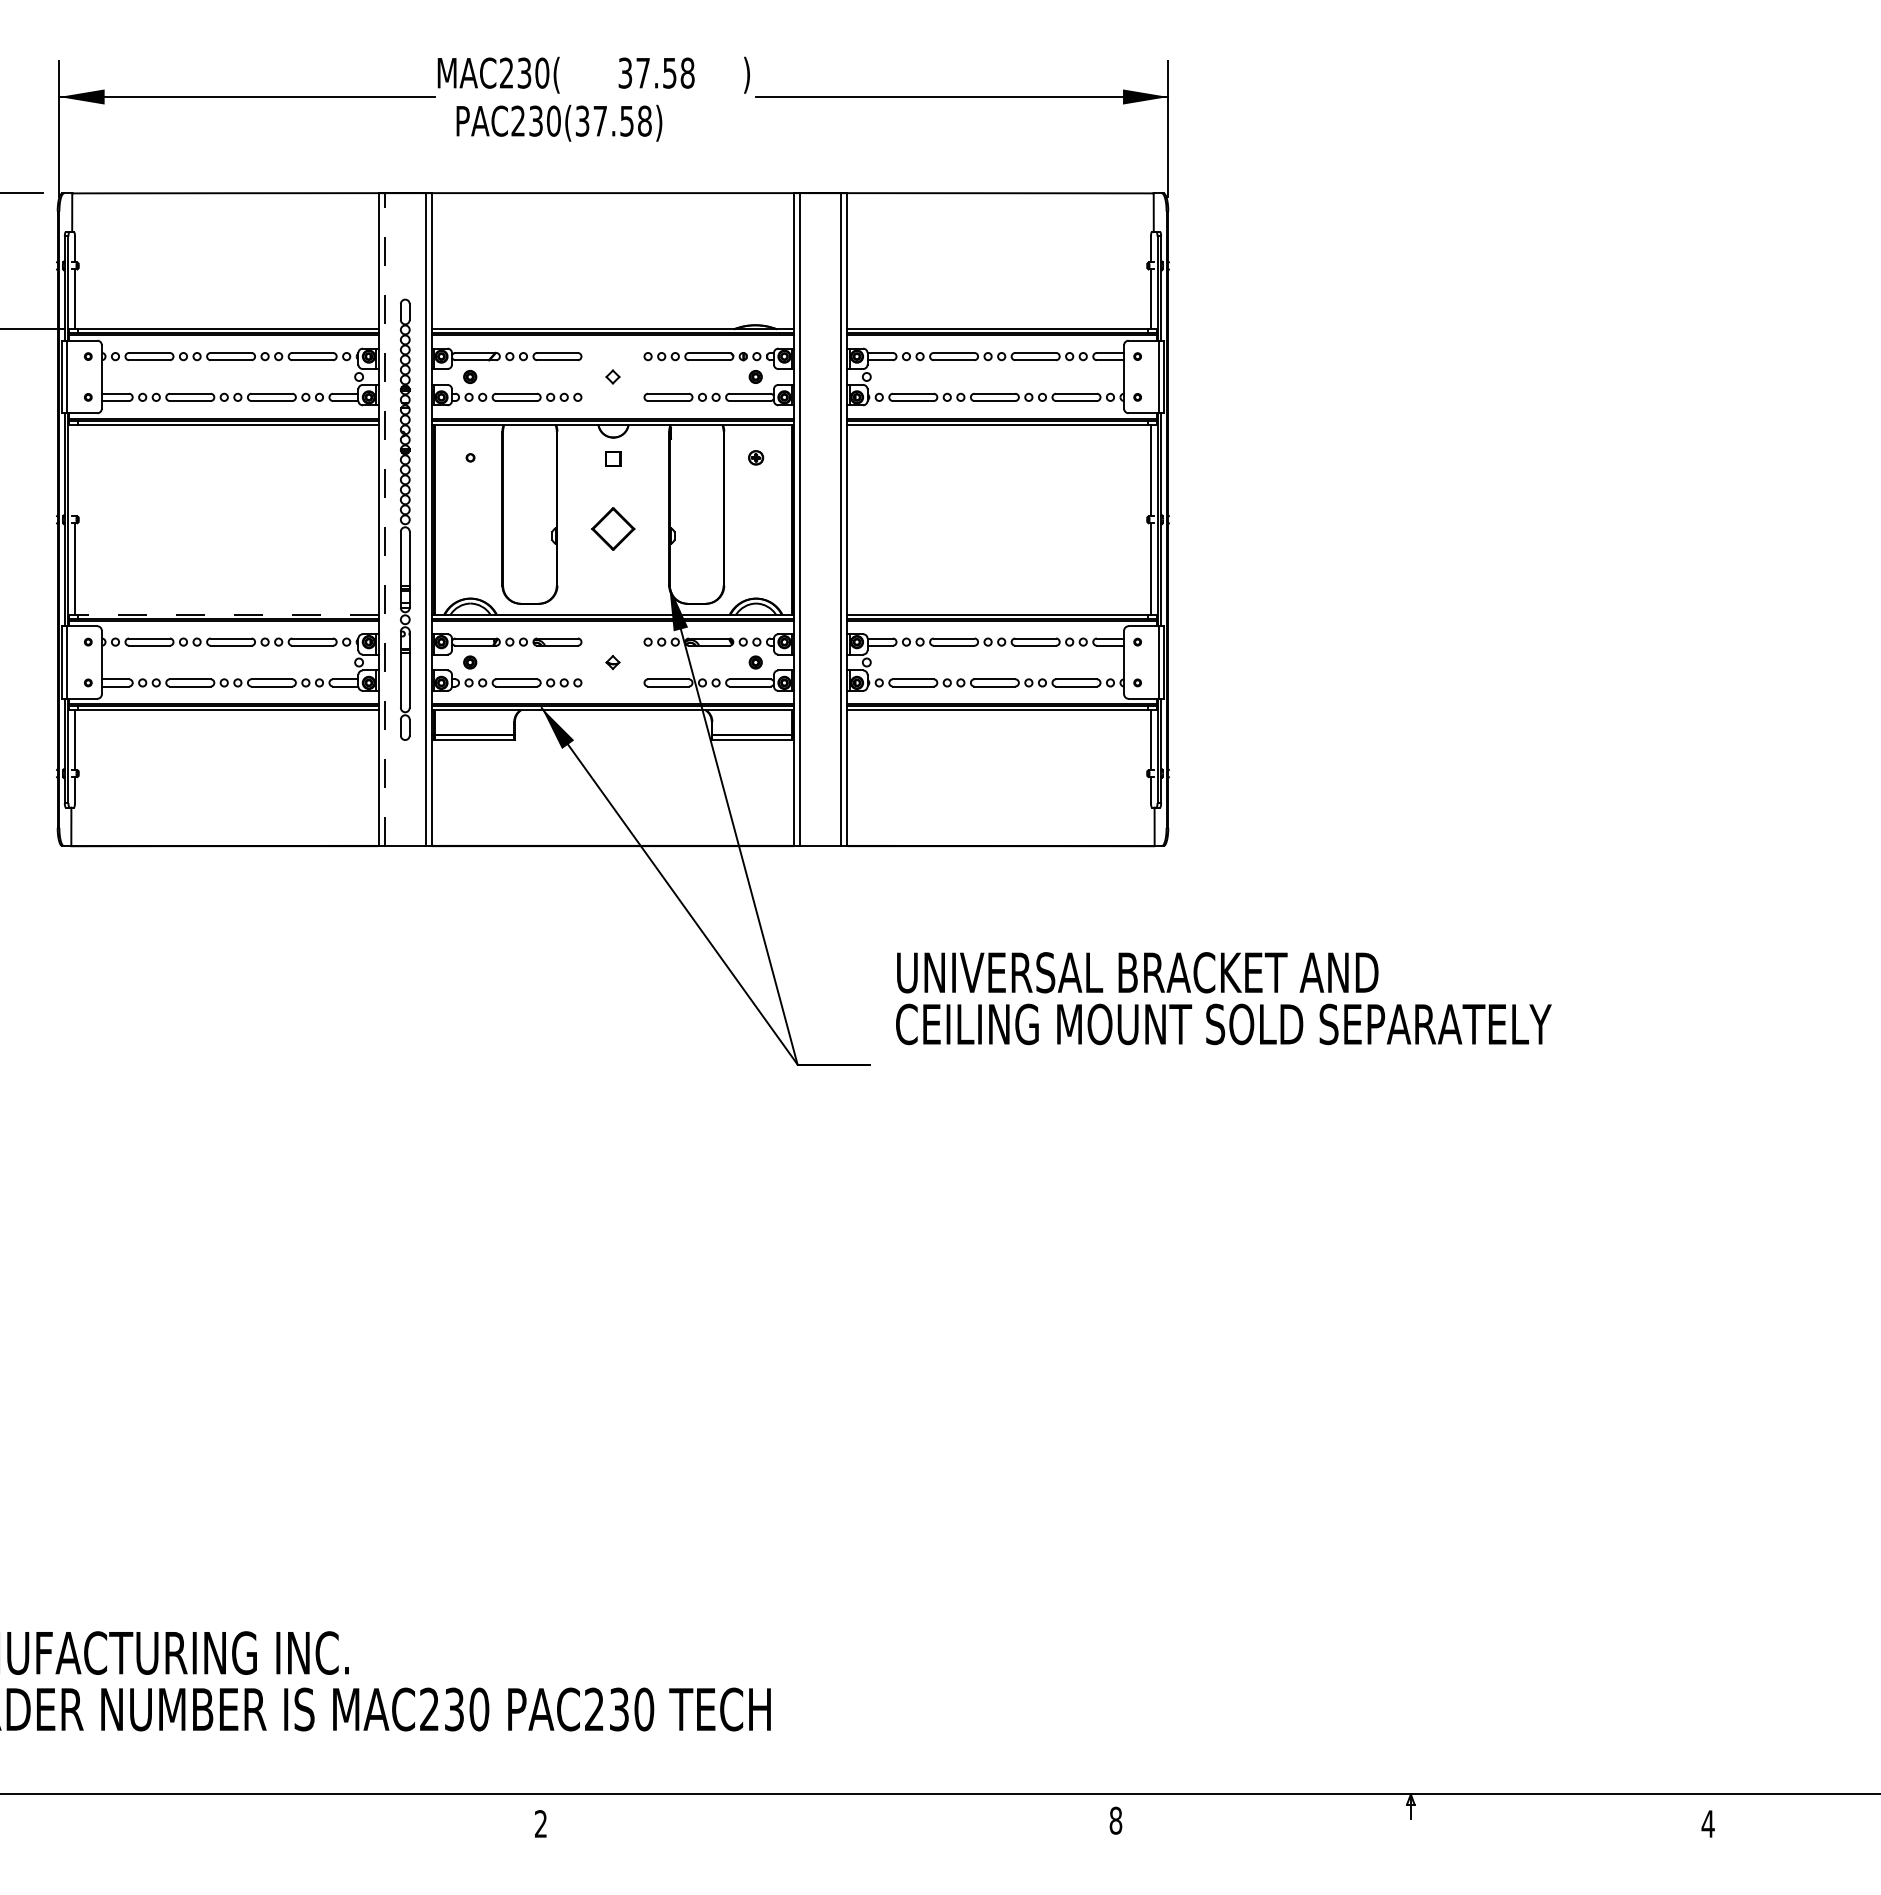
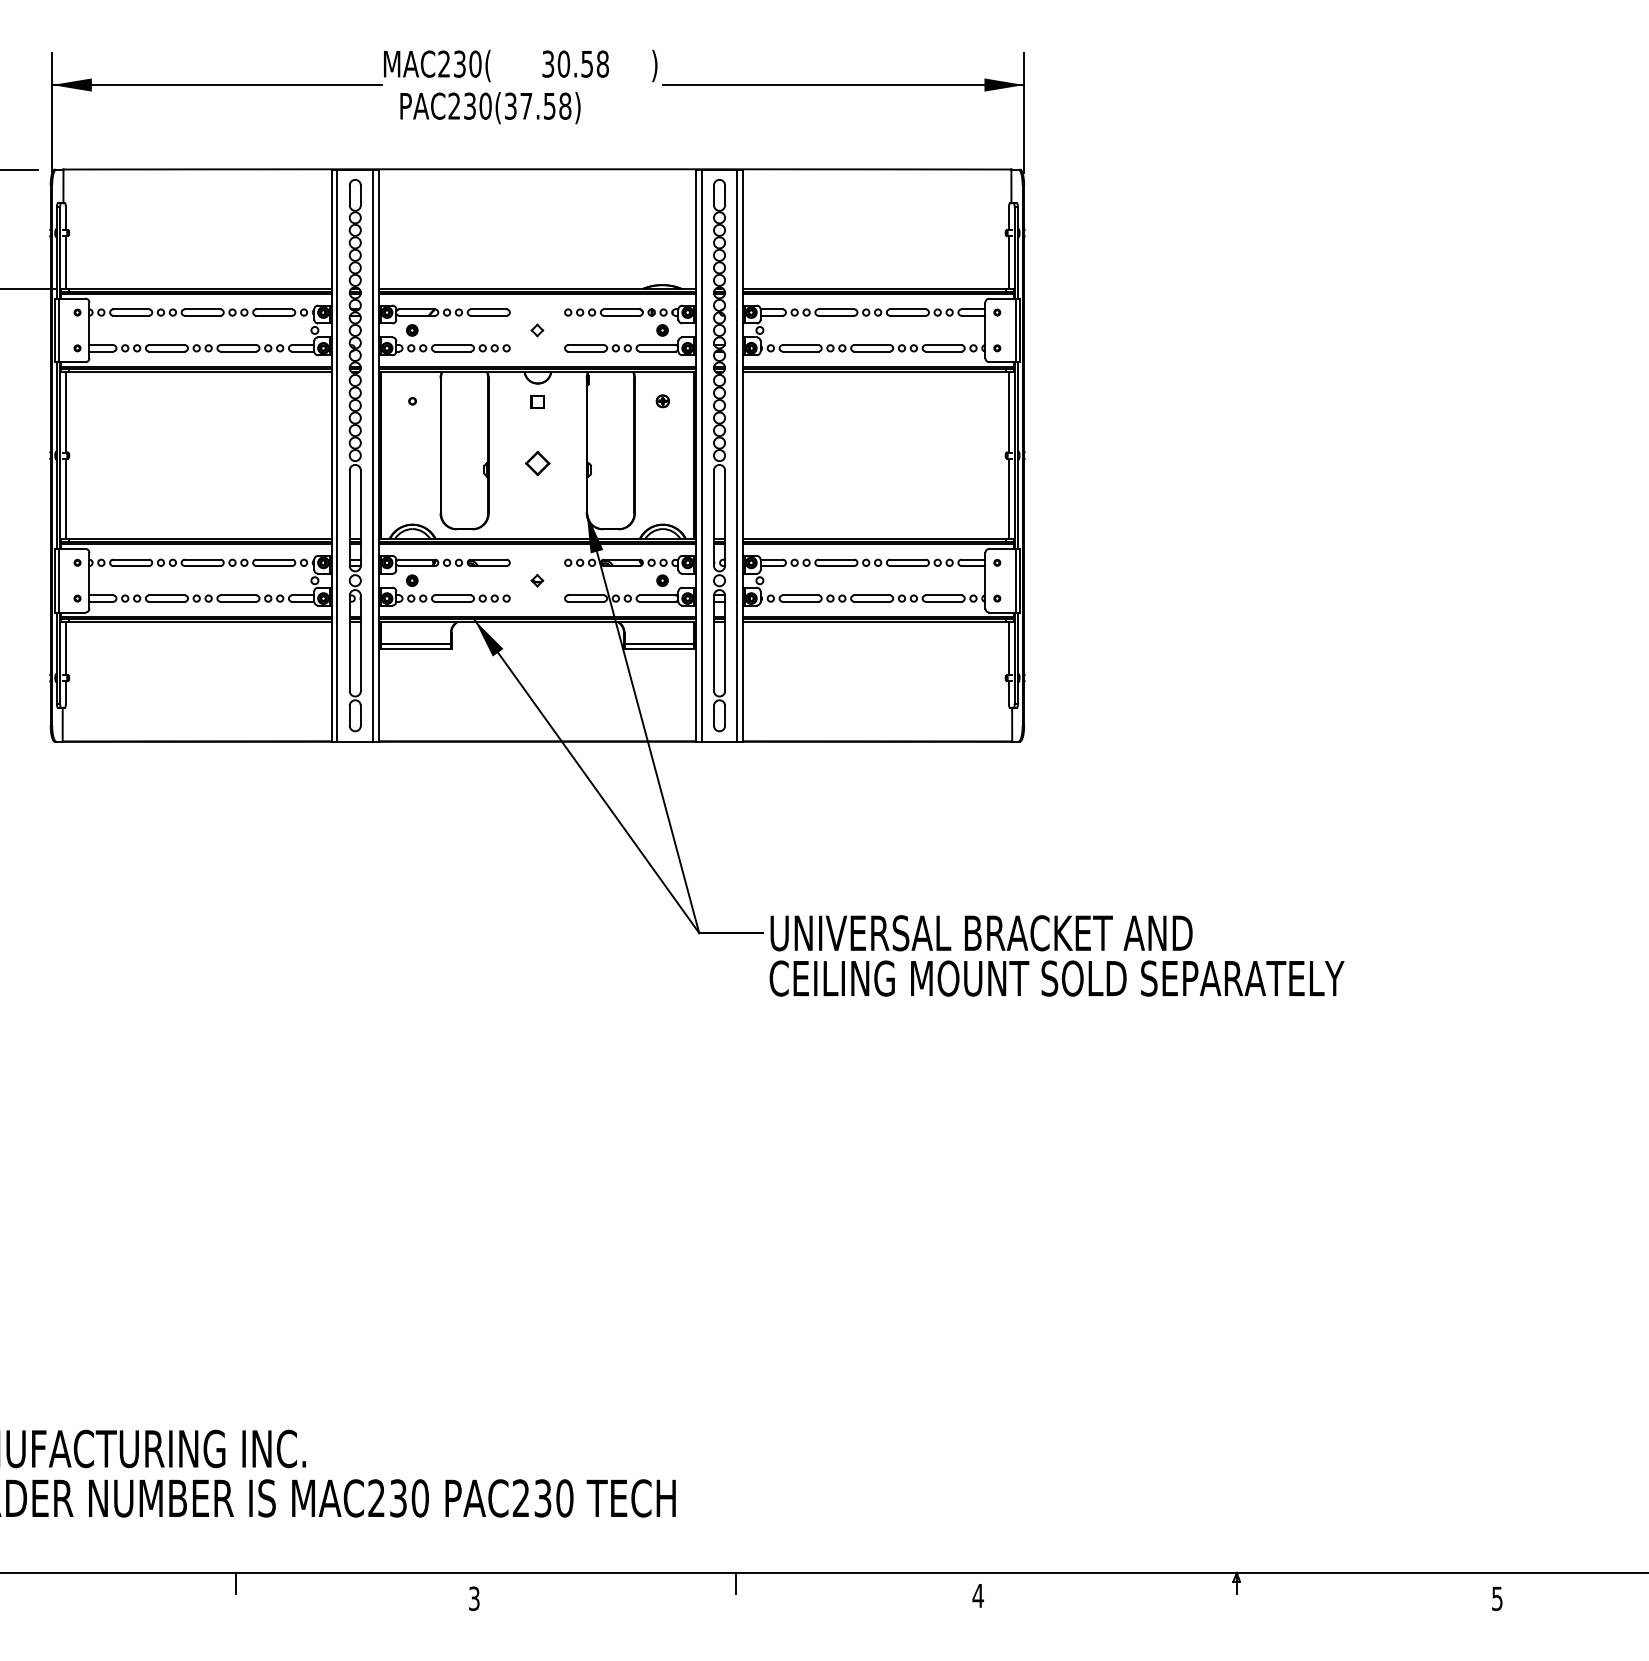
text: (643, 72) -> (564, 63), 37.58 -> 30.58
line: (75, 470) -> (66, 412), added
line: (384, 519) -> (337, 455), dashed -> solid
part: (405, 519) -> (355, 455), size x1.43
part: (820, 519) -> (719, 455), added
part: (613, 528) -> (537, 463), size x0.62
line: (227, 614) -> (199, 538), dashed -> solid
text: (1223, 998) -> (1056, 955), moved
line: (268, 1806) -> (235, 1583), added
line: (839, 1806) -> (735, 1583), added
text: (1115, 1820) -> (977, 1595), 8 -> 4
text: (540, 1824) -> (473, 1599), 2 -> 3
text: (1707, 1824) -> (1496, 1599), 4 -> 5

